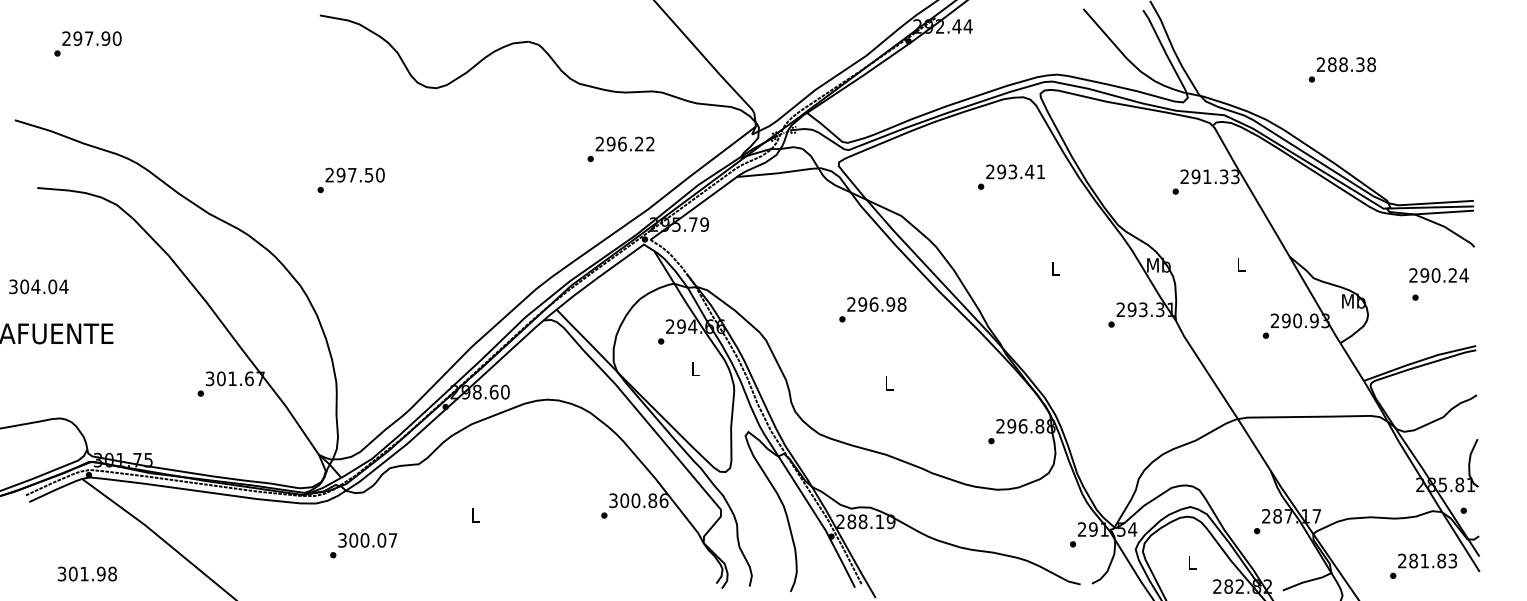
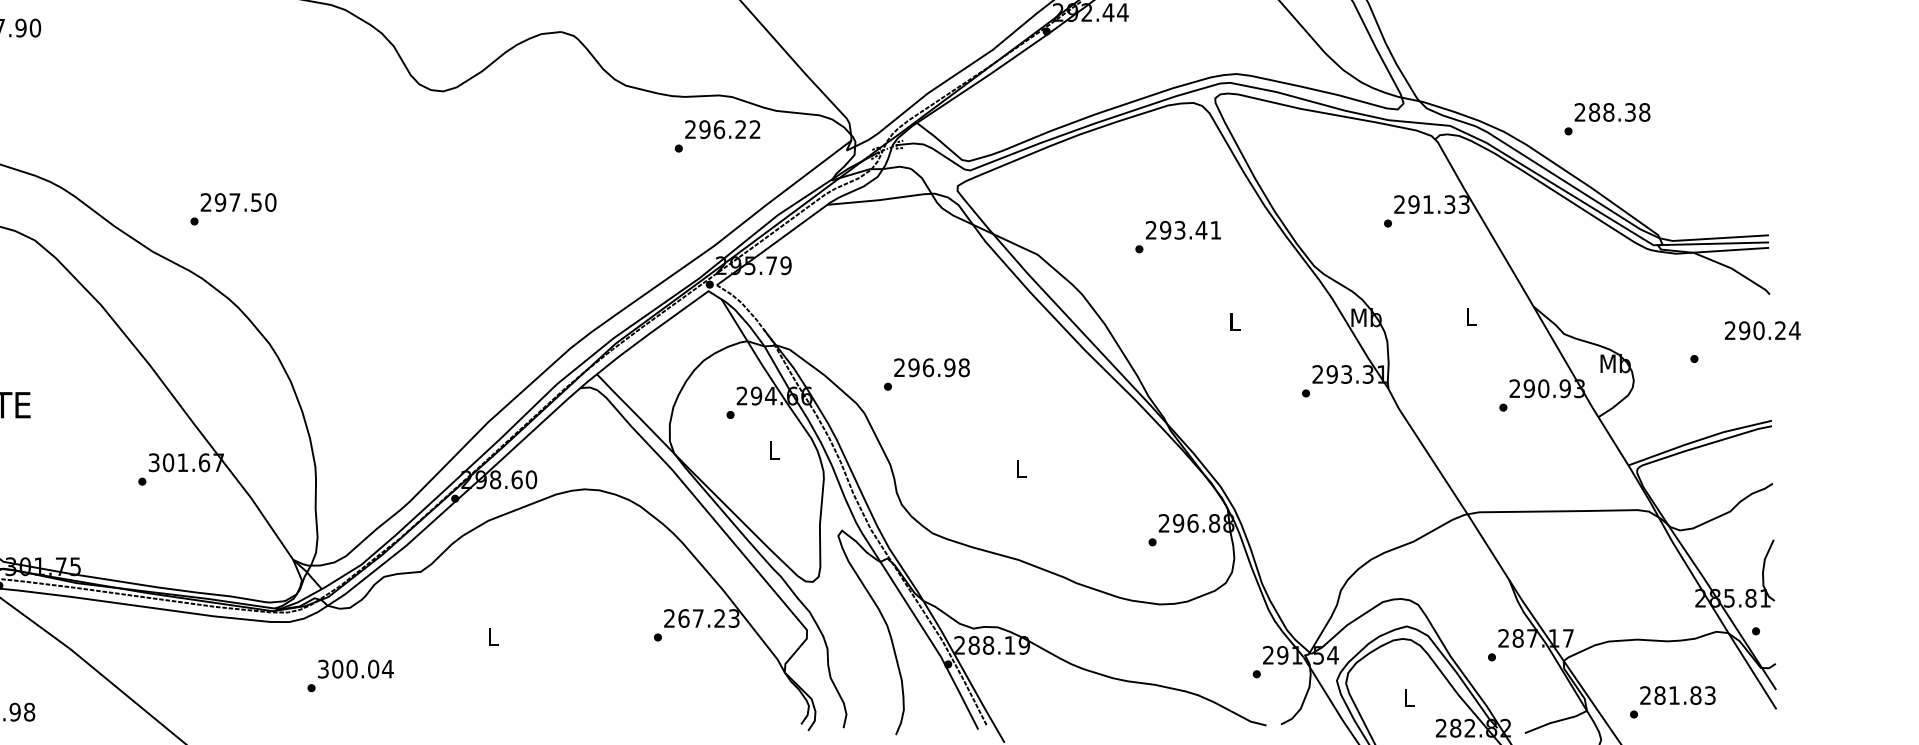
text: (1341, 69) -> (1606, 118), moved
text: (620, 149) -> (716, 136), moved
text: (1011, 176) -> (1178, 236), moved
text: (350, 180) -> (232, 209), moved
text: (1438, 275) -> (1762, 330), moved
text: (872, 309) -> (926, 374), moved
text: (638, 500) -> (701, 618), 300.86 -> 267.23
text: (392, 540) -> (387, 669), 300.07 -> 300.04
text: (1423, 565) -> (1672, 701), moved

